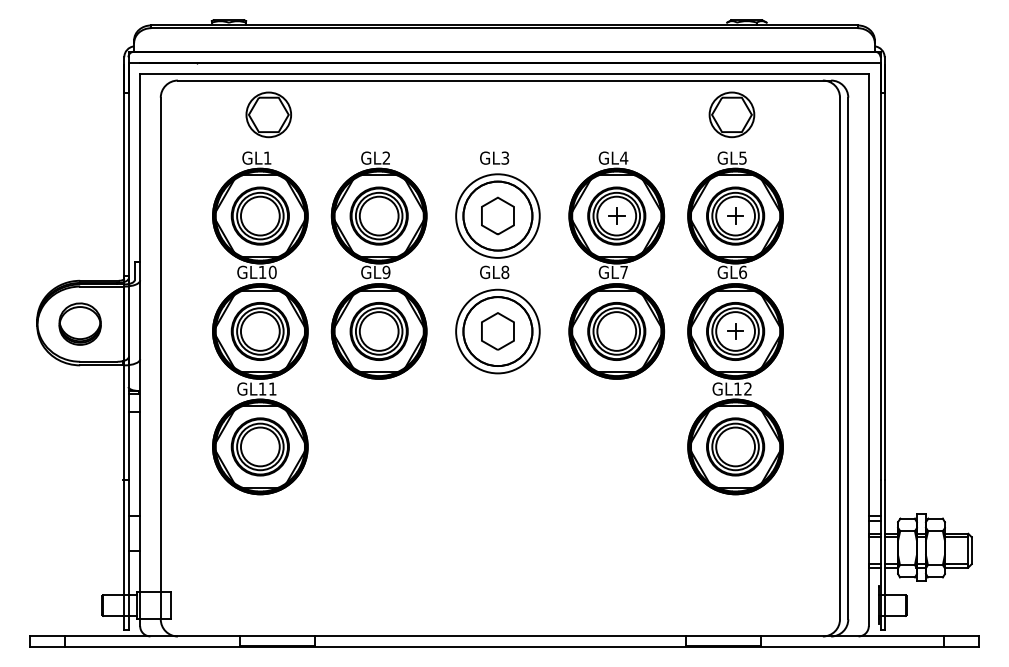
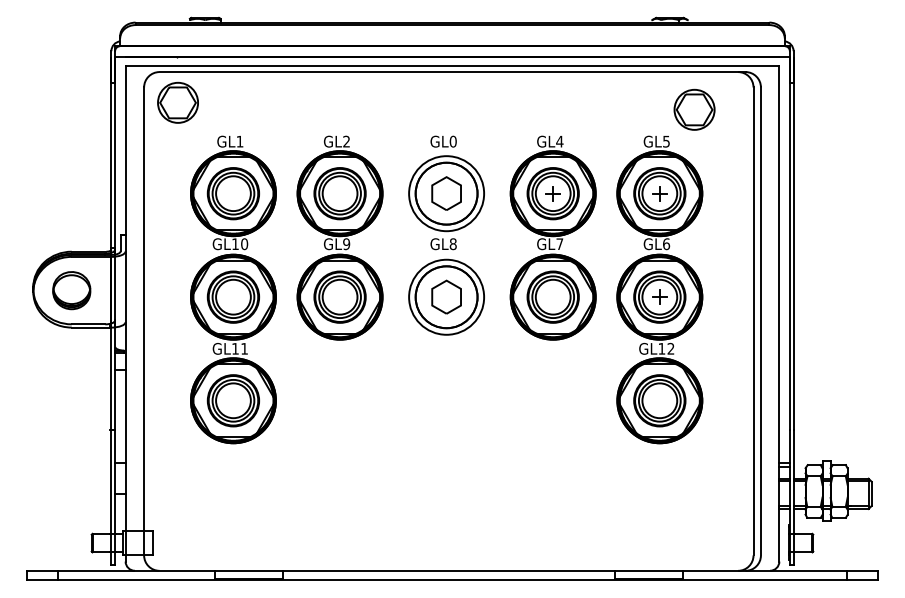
part: (268, 114) -> (177, 102), moved
part: (731, 114) -> (694, 109), moved
text: (504, 157) -> (452, 141), GL3 -> GL0

